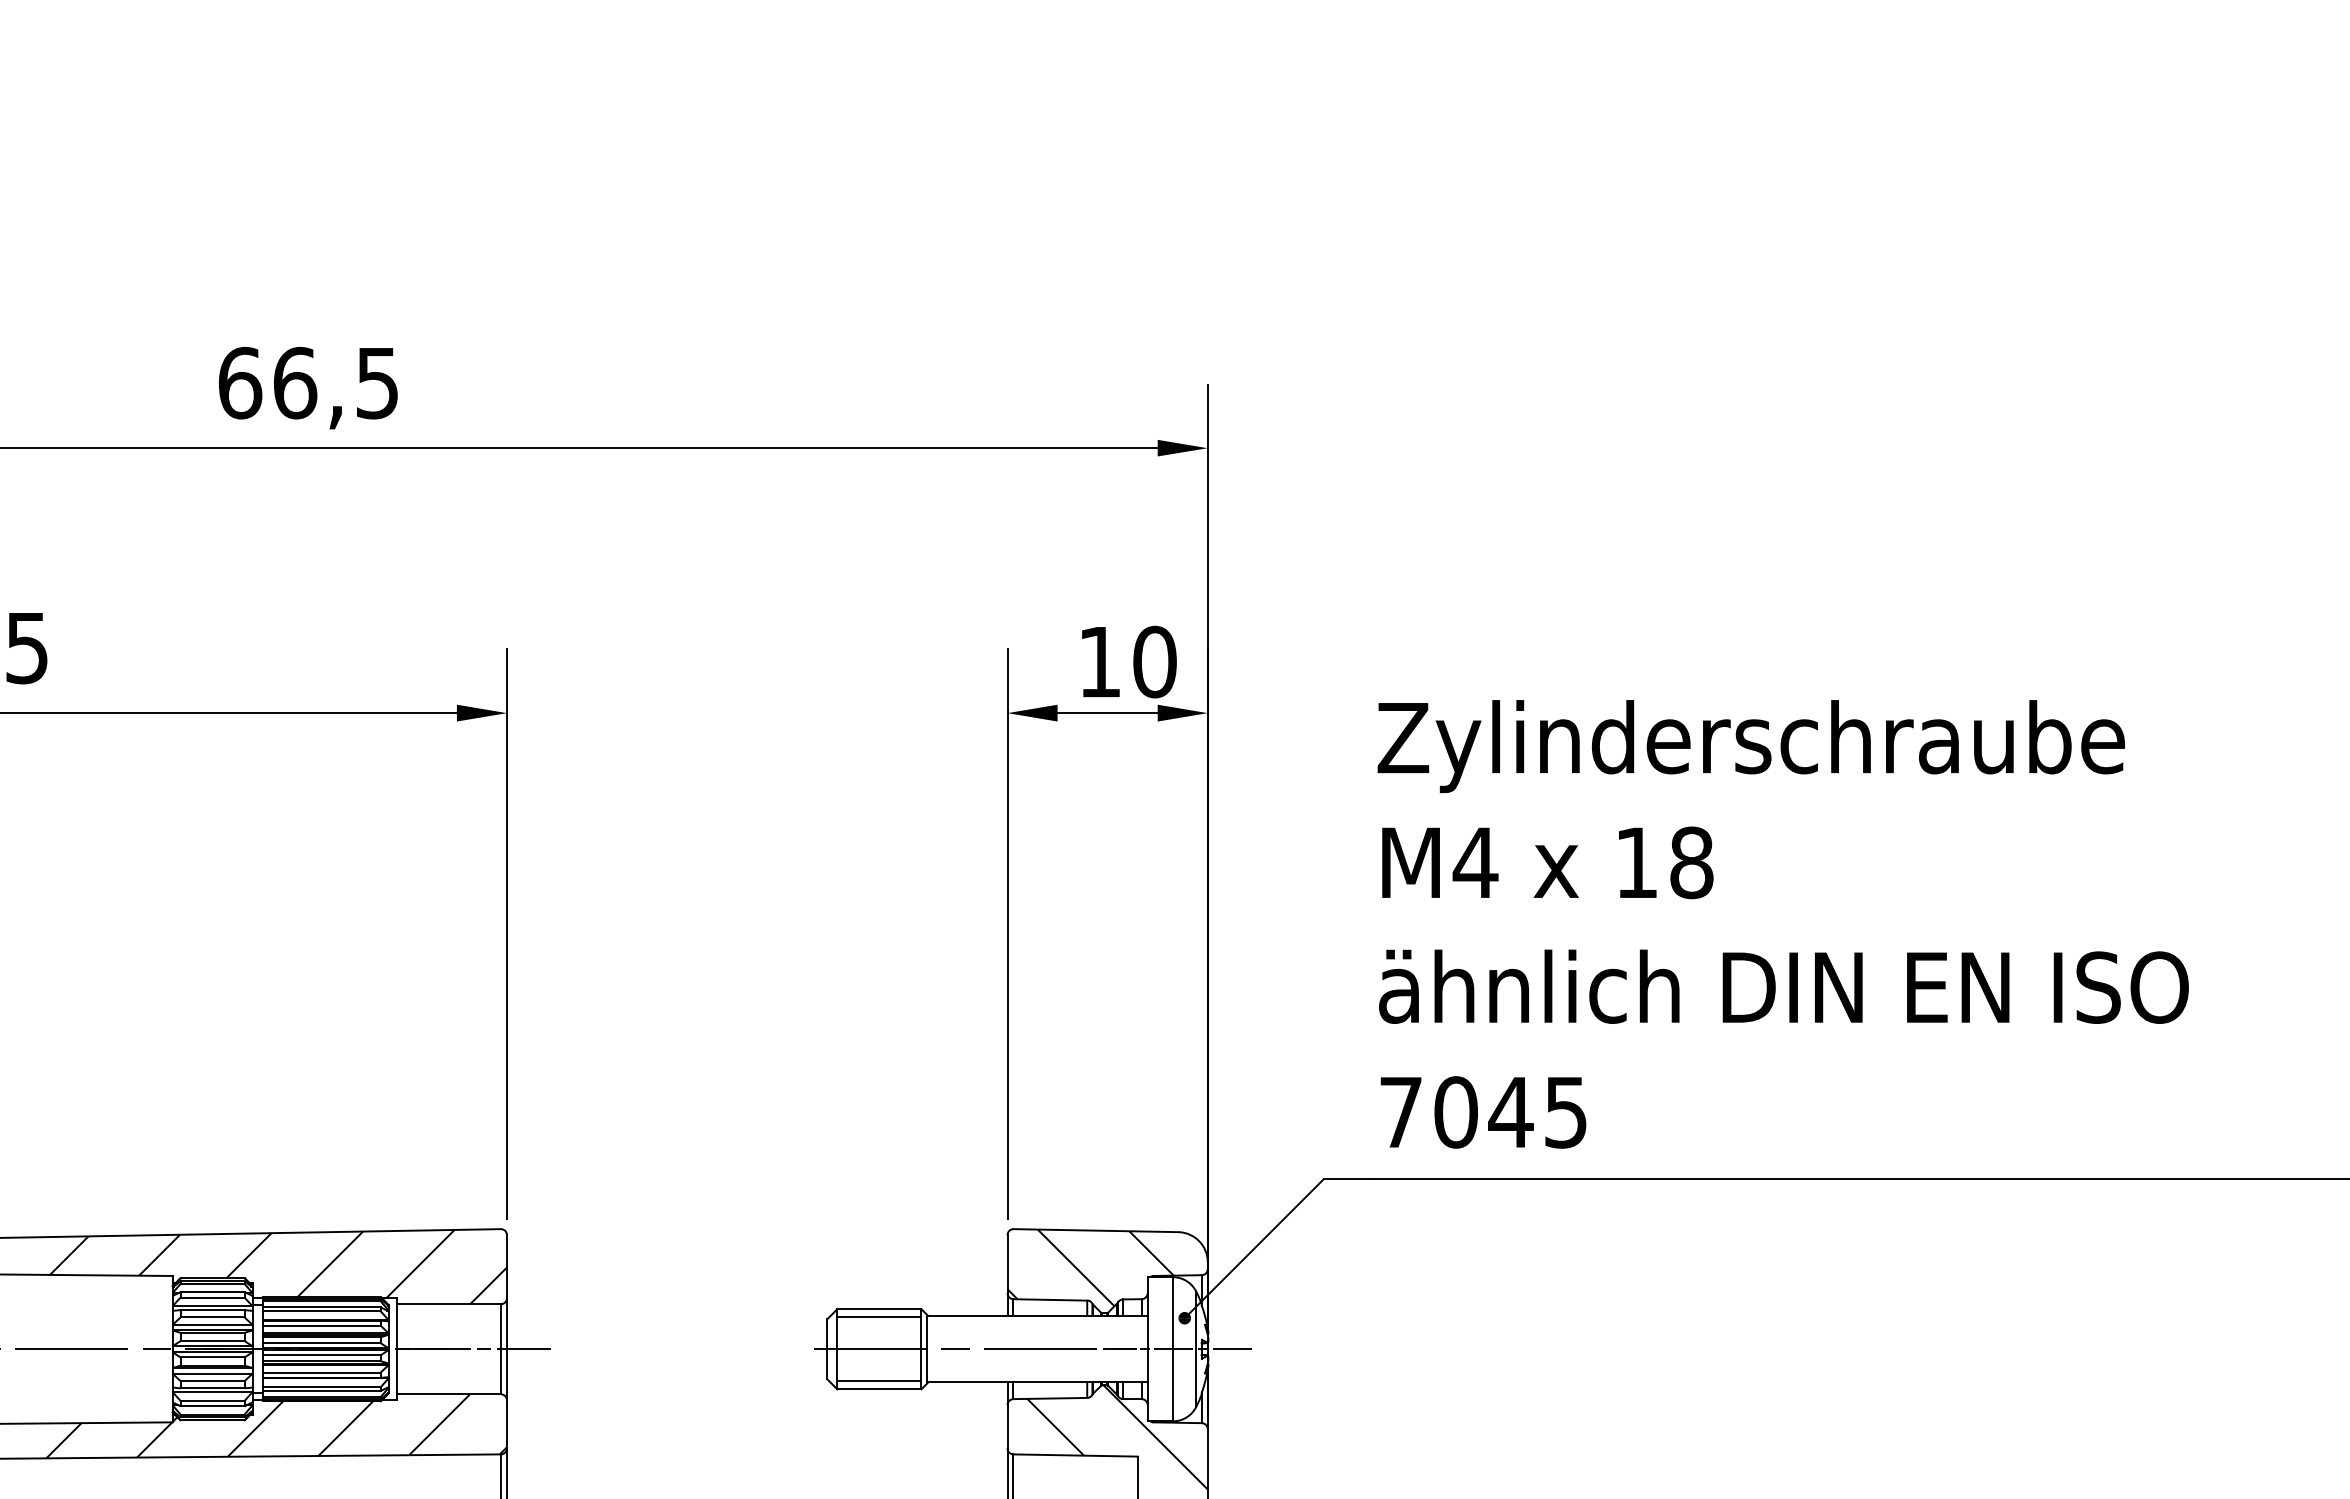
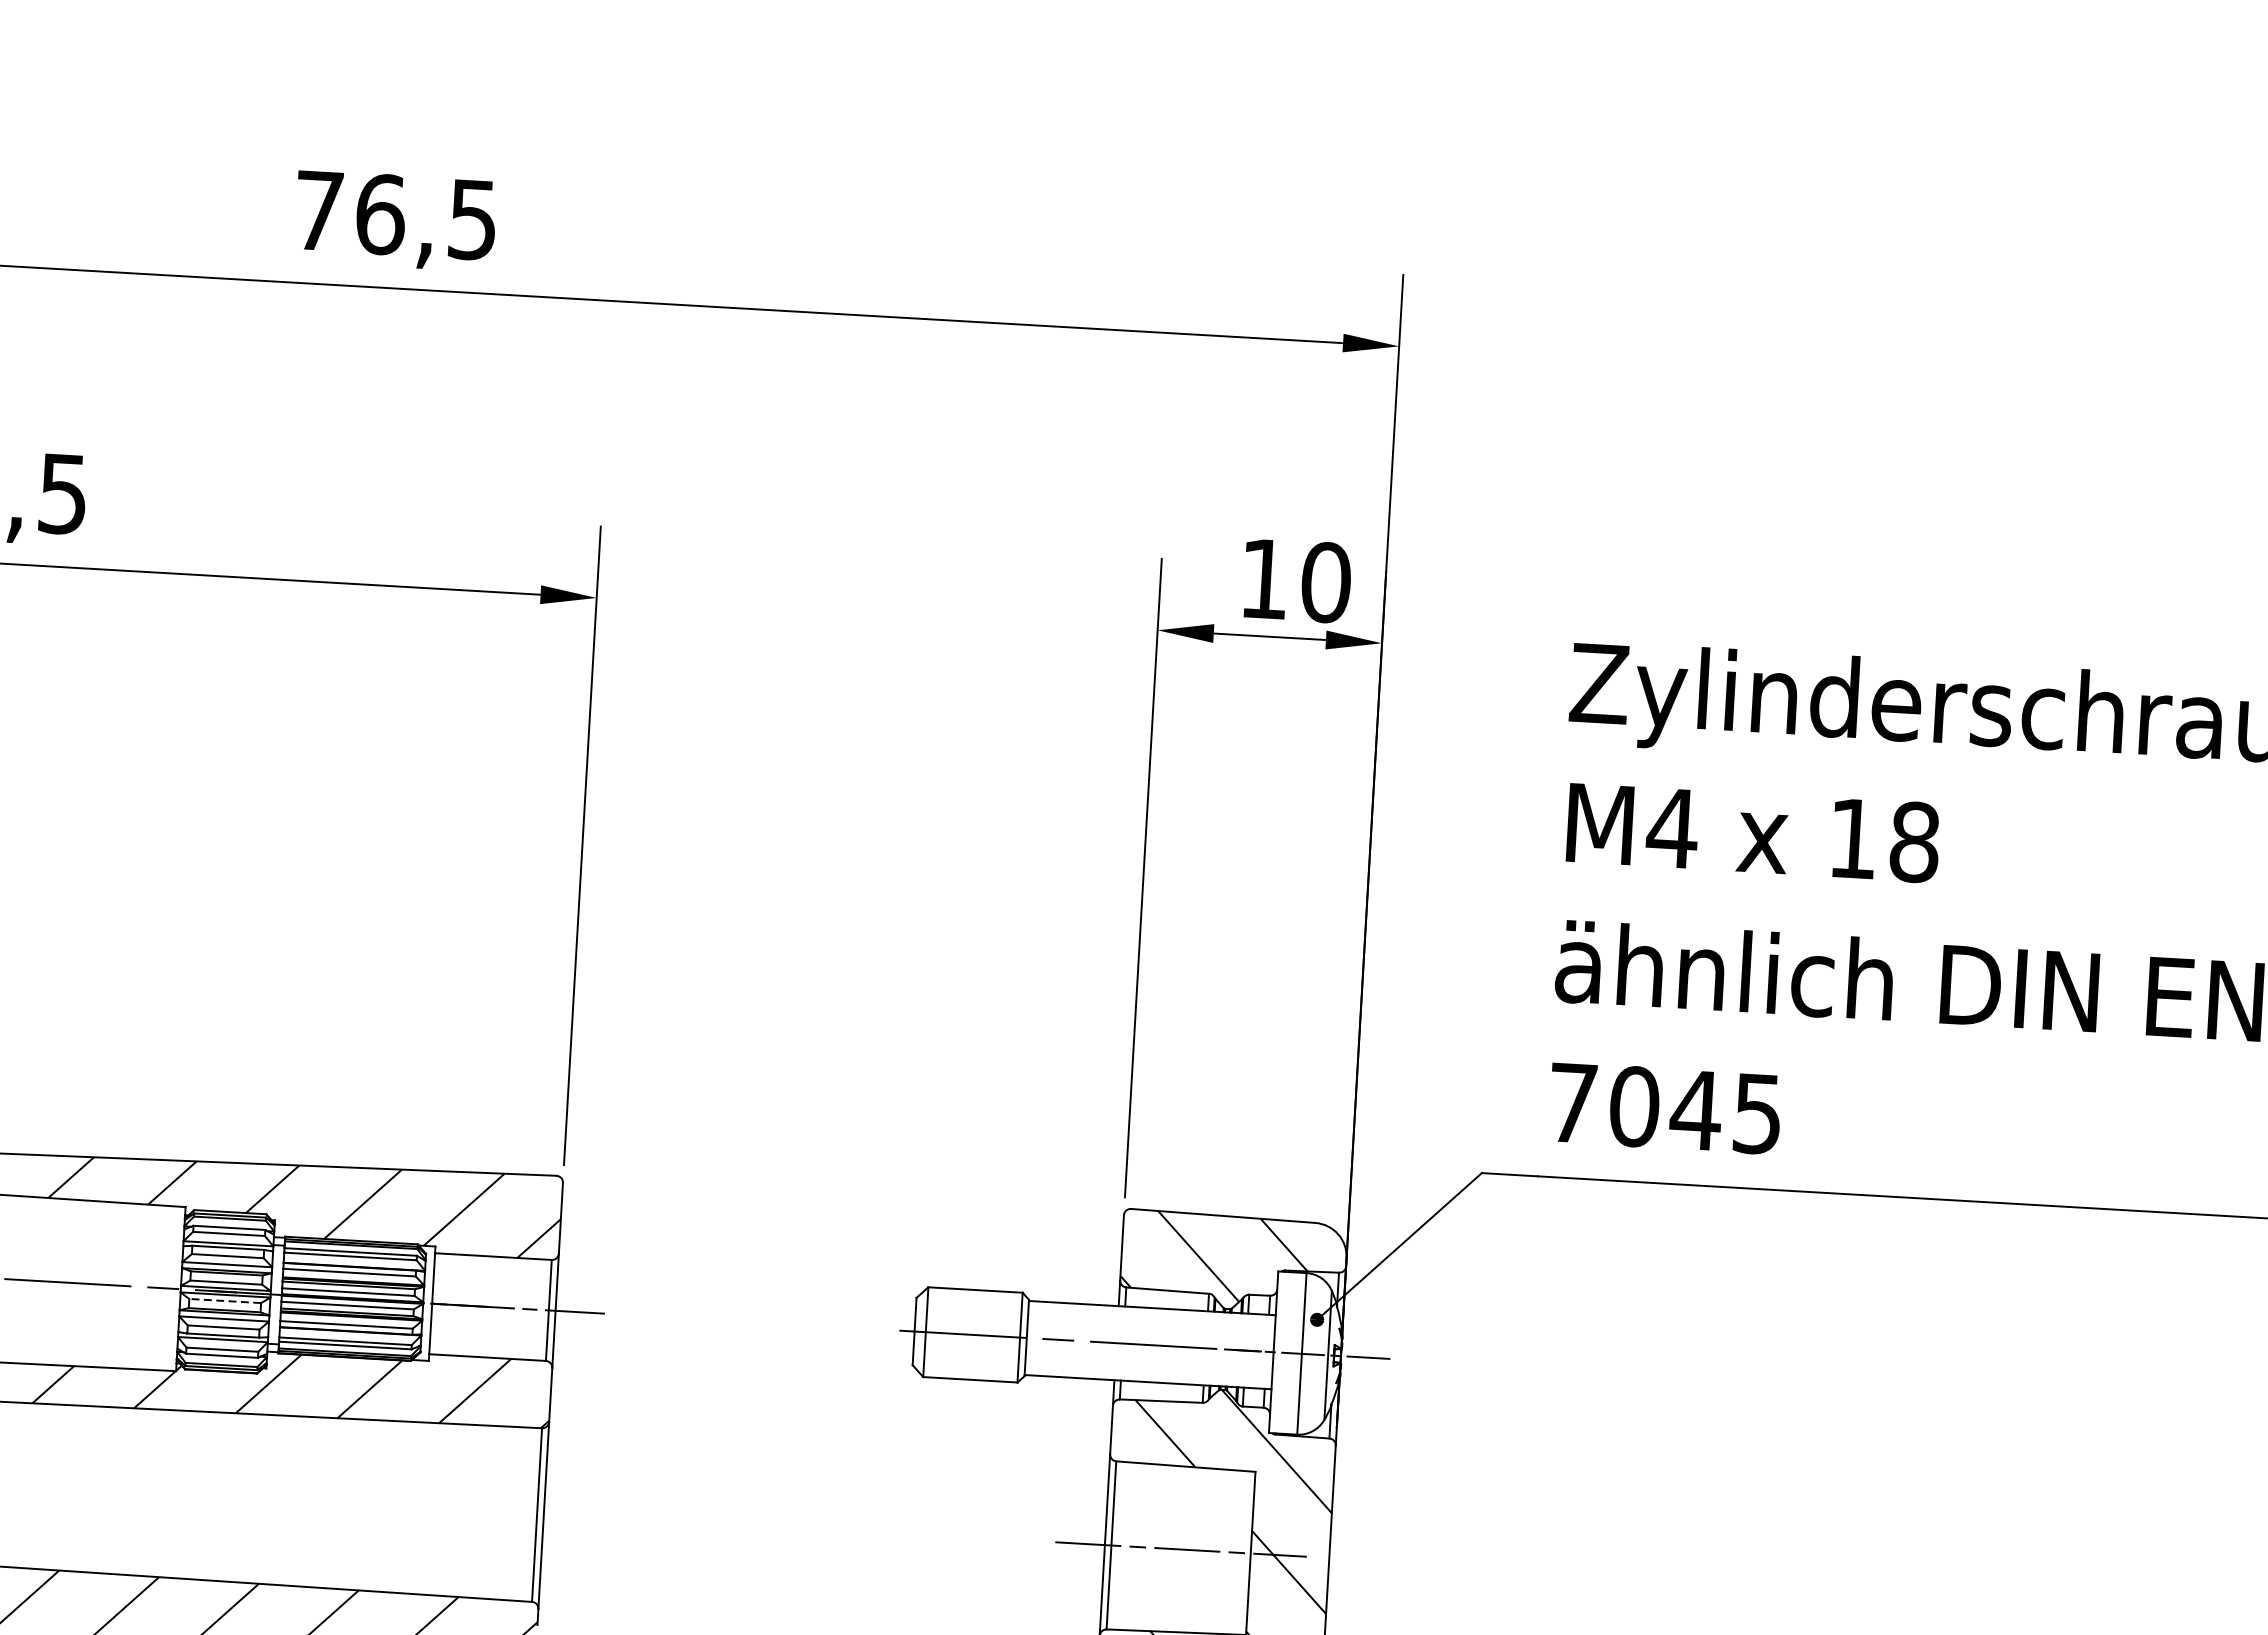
text: (240, 382) -> (319, 210), 66,5 -> 76,5
line: (879, 1317) -> (975, 1299), removed
line: (212, 1357) -> (225, 1301), solid -> dashed
line: (879, 1380) -> (971, 1369), removed

